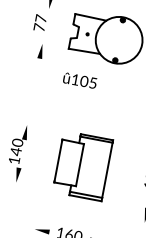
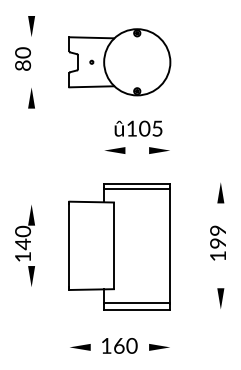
text: (40, 22) -> (23, 58), 77 -> 80
text: (80, 80) -> (138, 128), moved
part: (92, 98) -> (115, 150), added
part: (123, 104) -> (159, 150), added
part: (82, 165) -> (119, 246), size x1.43

